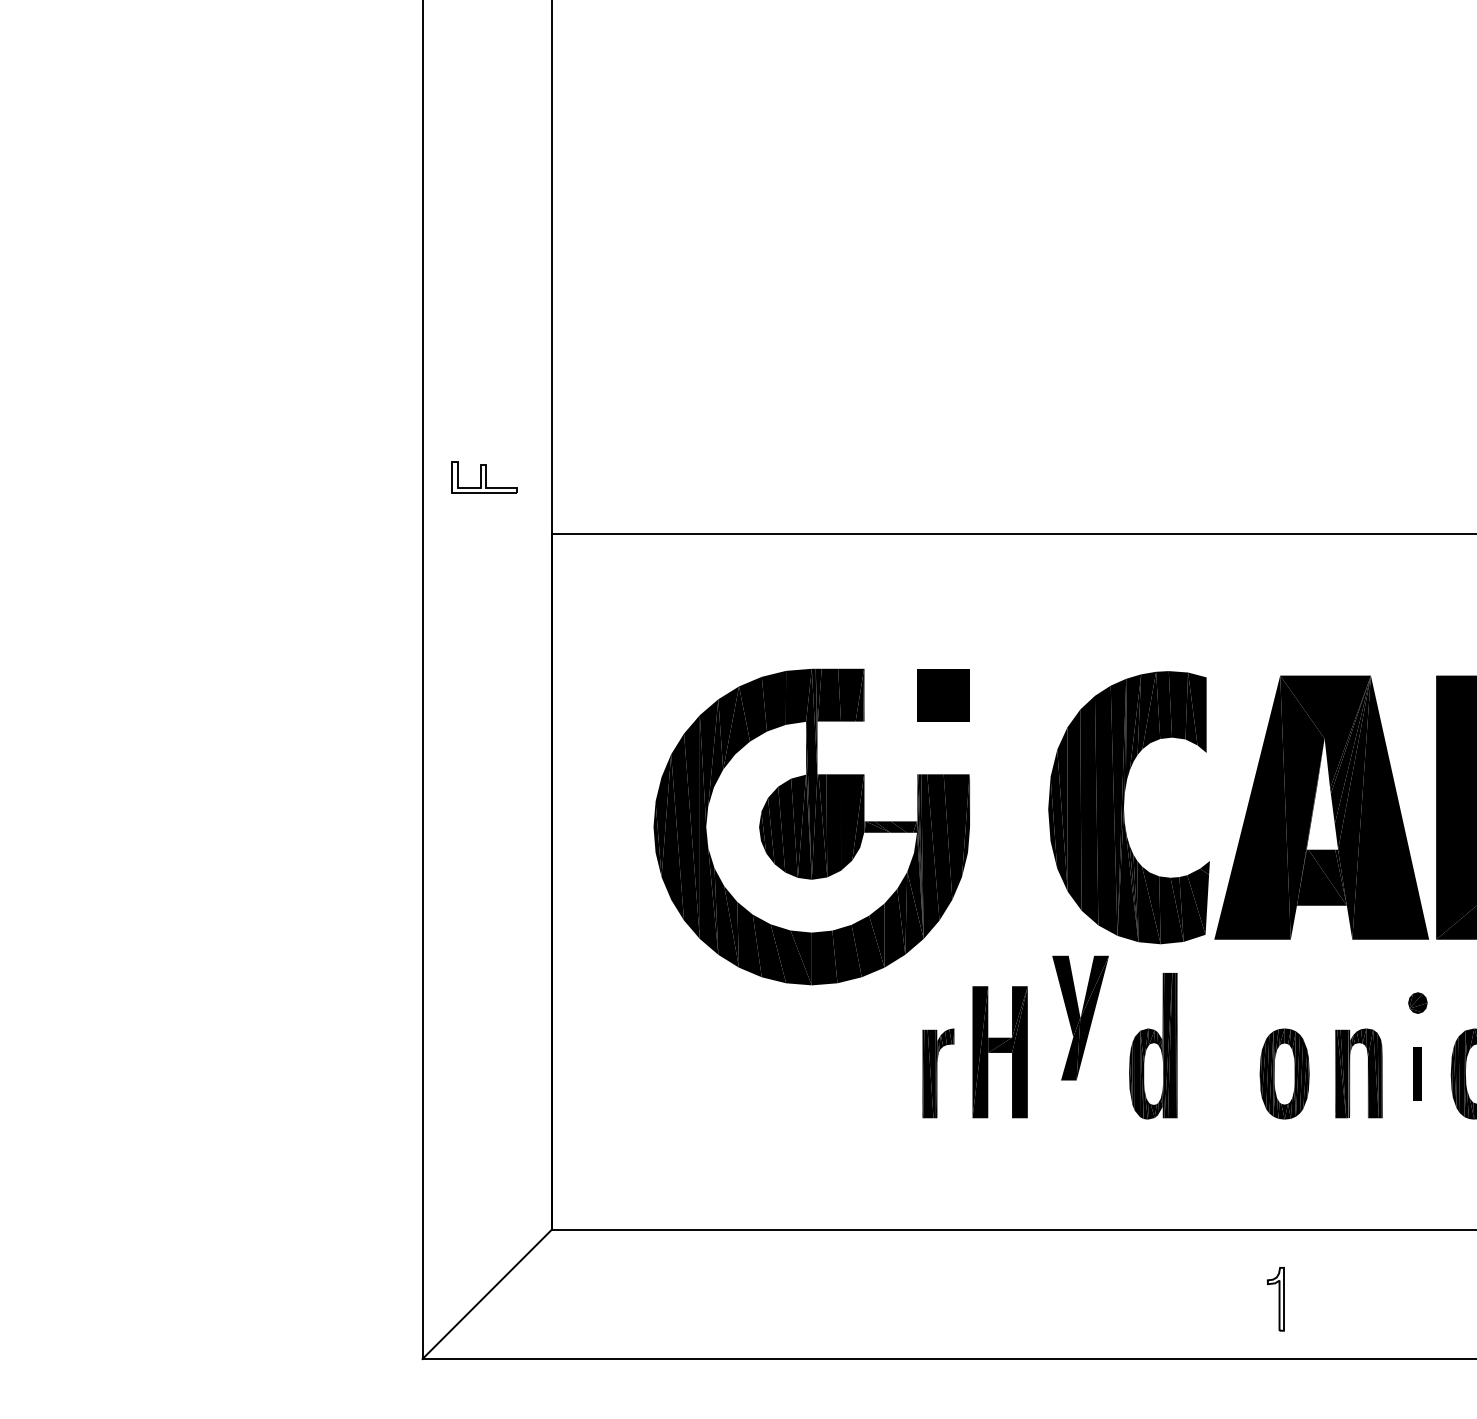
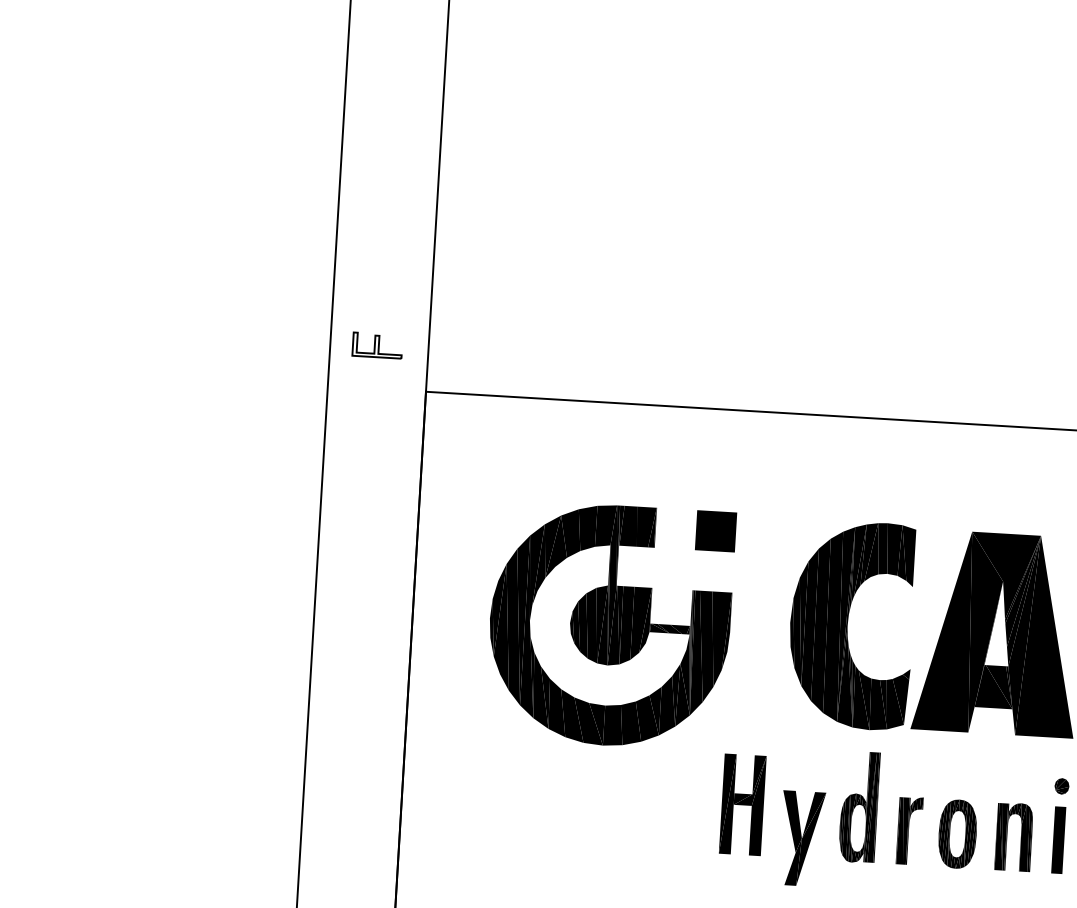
part: (1080, 1017) -> (801, 838), moved
part: (938, 1073) -> (909, 830), moved
part: (1417, 1073) -> (1058, 839), size x1.67

